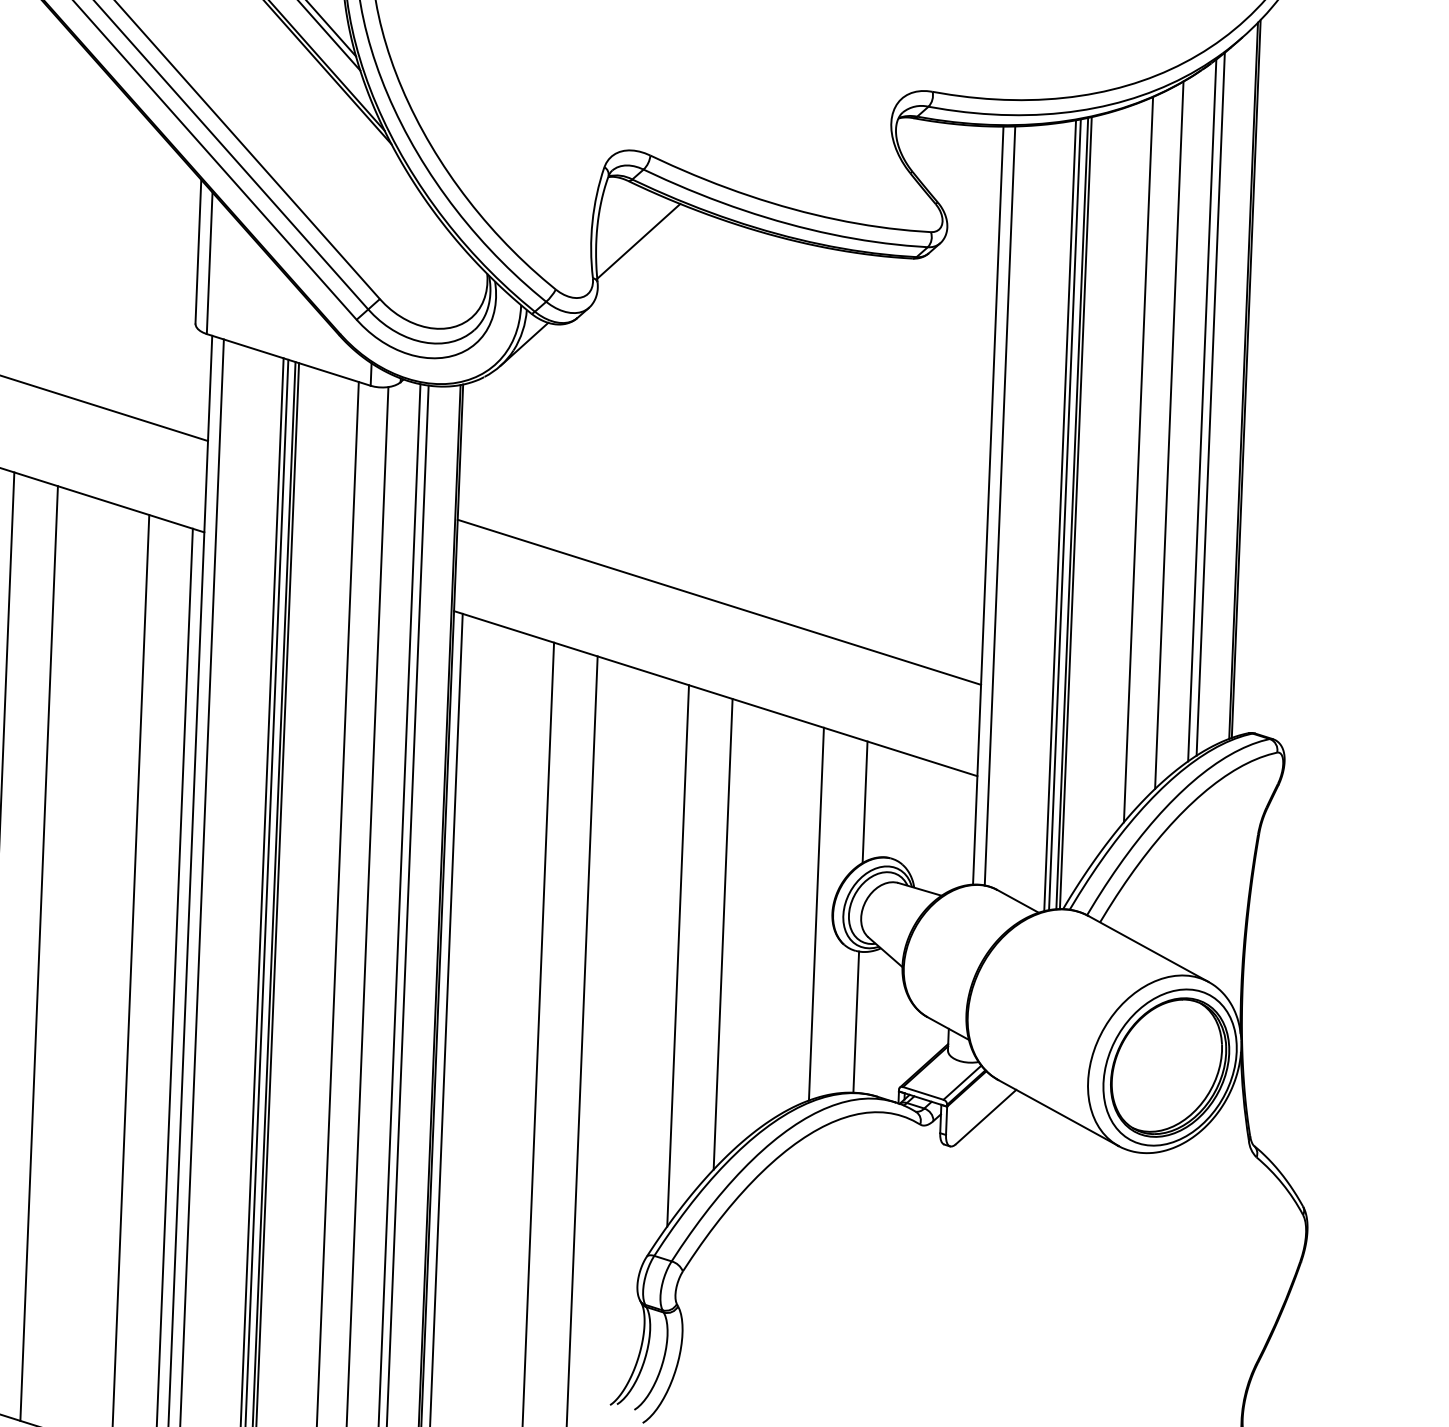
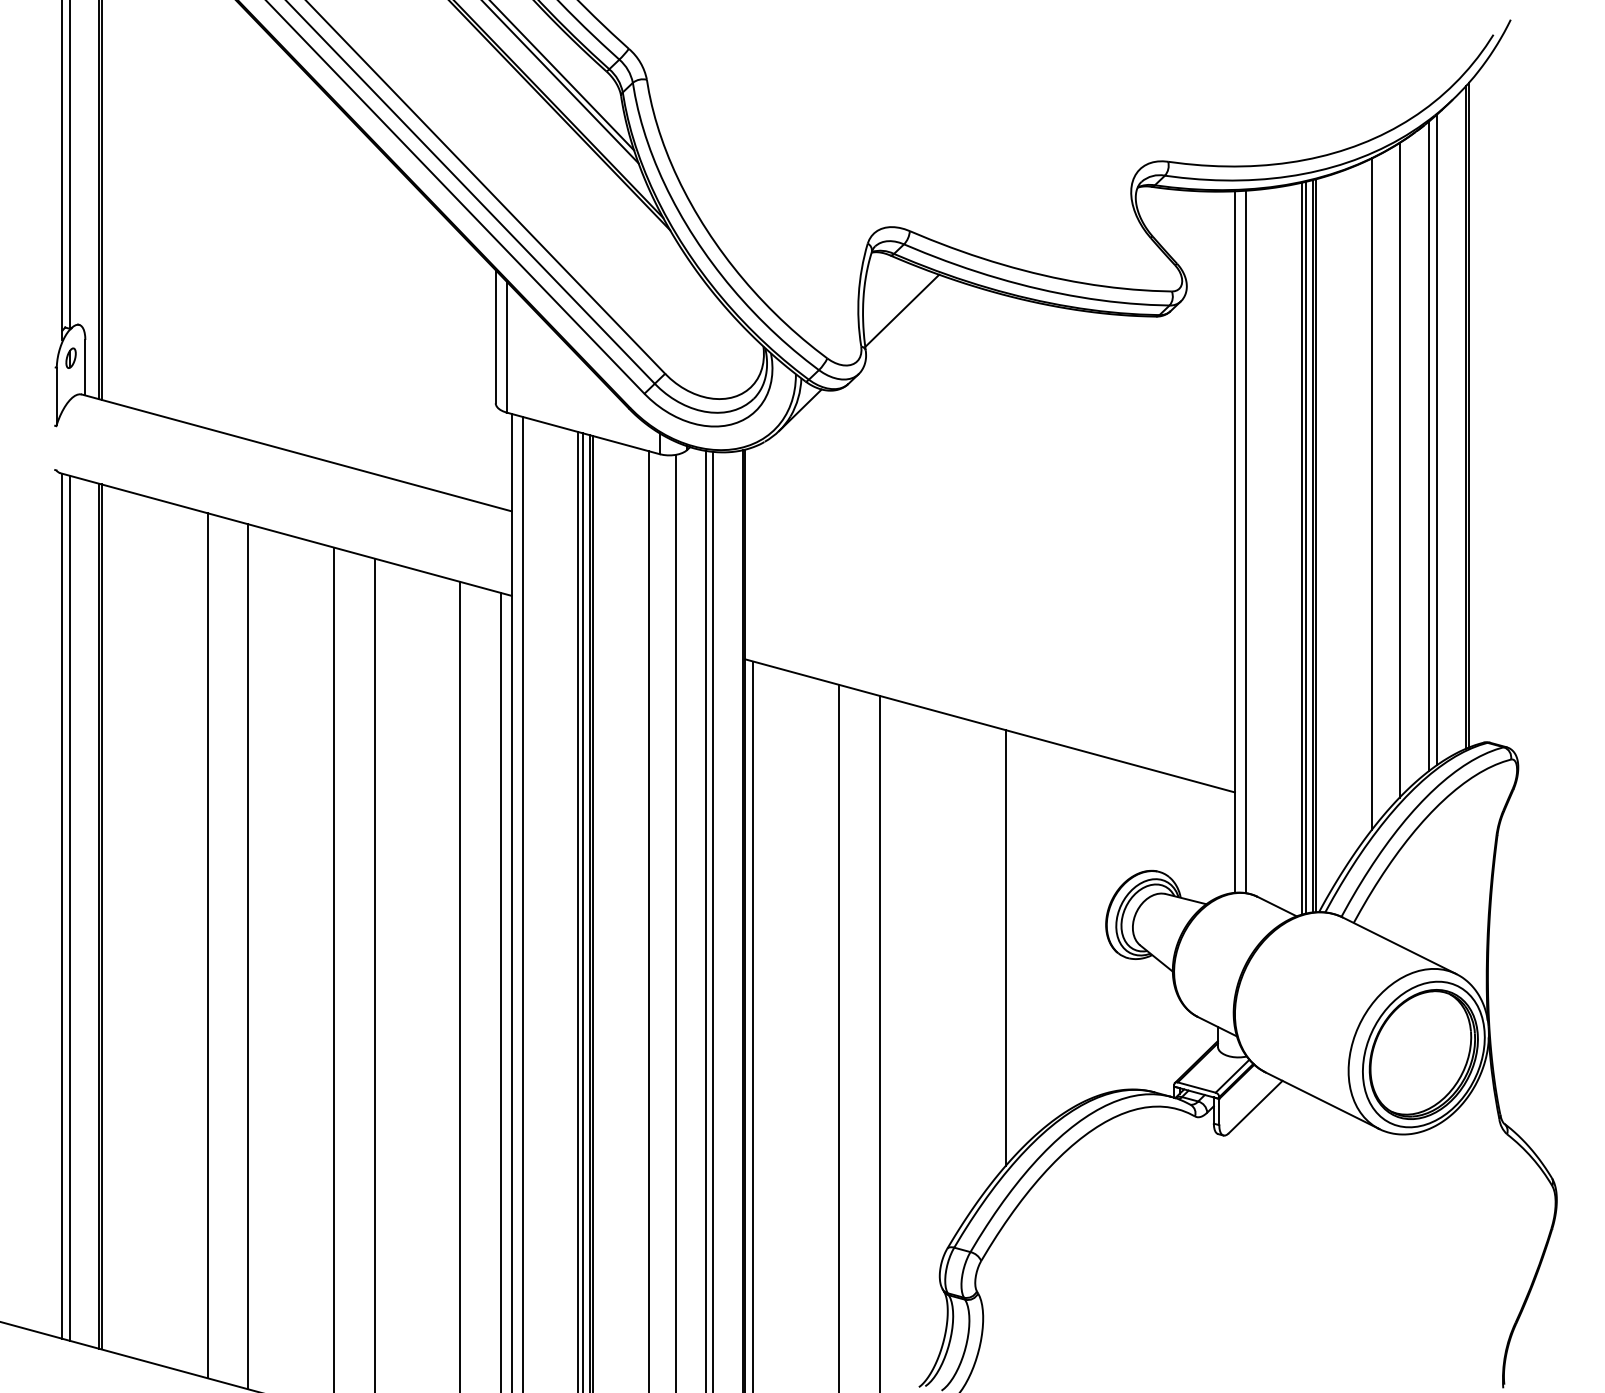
line: (718, 601) -> (989, 640), removed
line: (865, 802) -> (1132, 820), removed
line: (816, 913) -> (1091, 925), removed
line: (678, 955) -> (965, 969), removed
line: (856, 1021) -> (1132, 1023), removed

